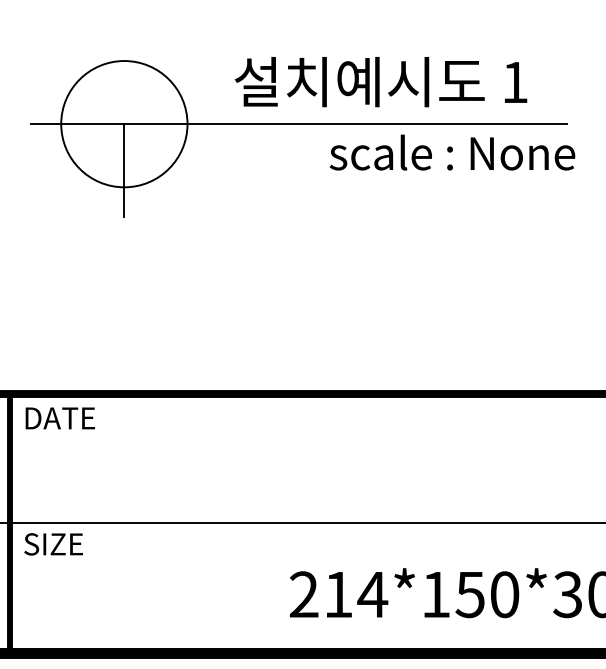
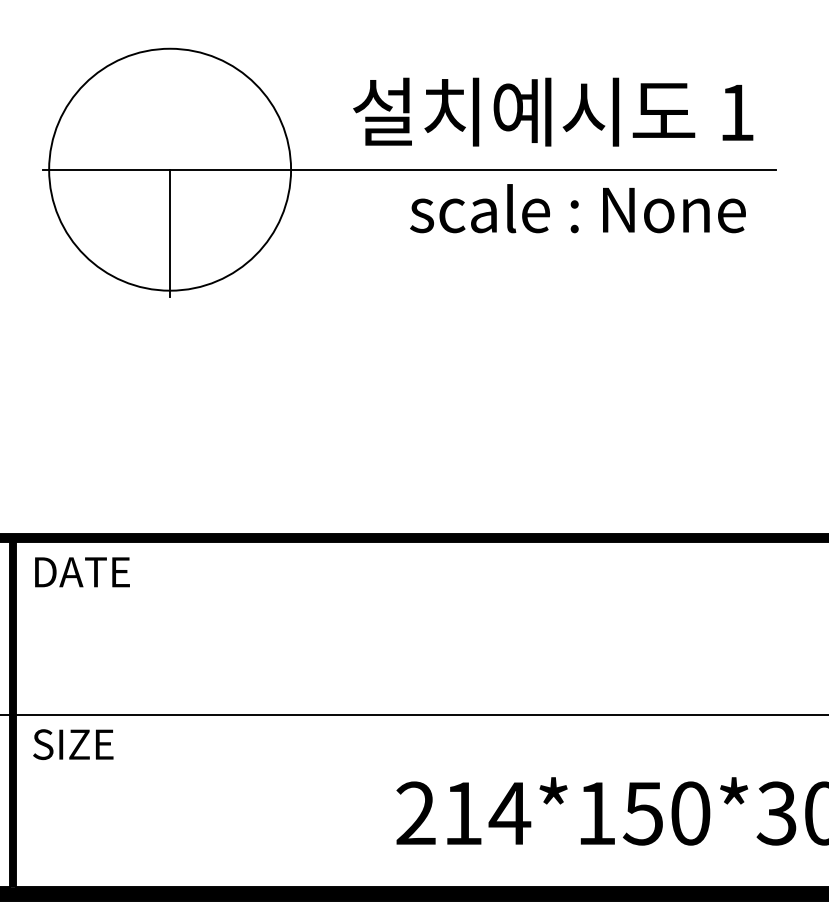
text: (381, 81) -> (553, 111), moved
circle: (123, 124) -> (169, 169), size x1.4
text: (452, 152) -> (577, 208), moved

